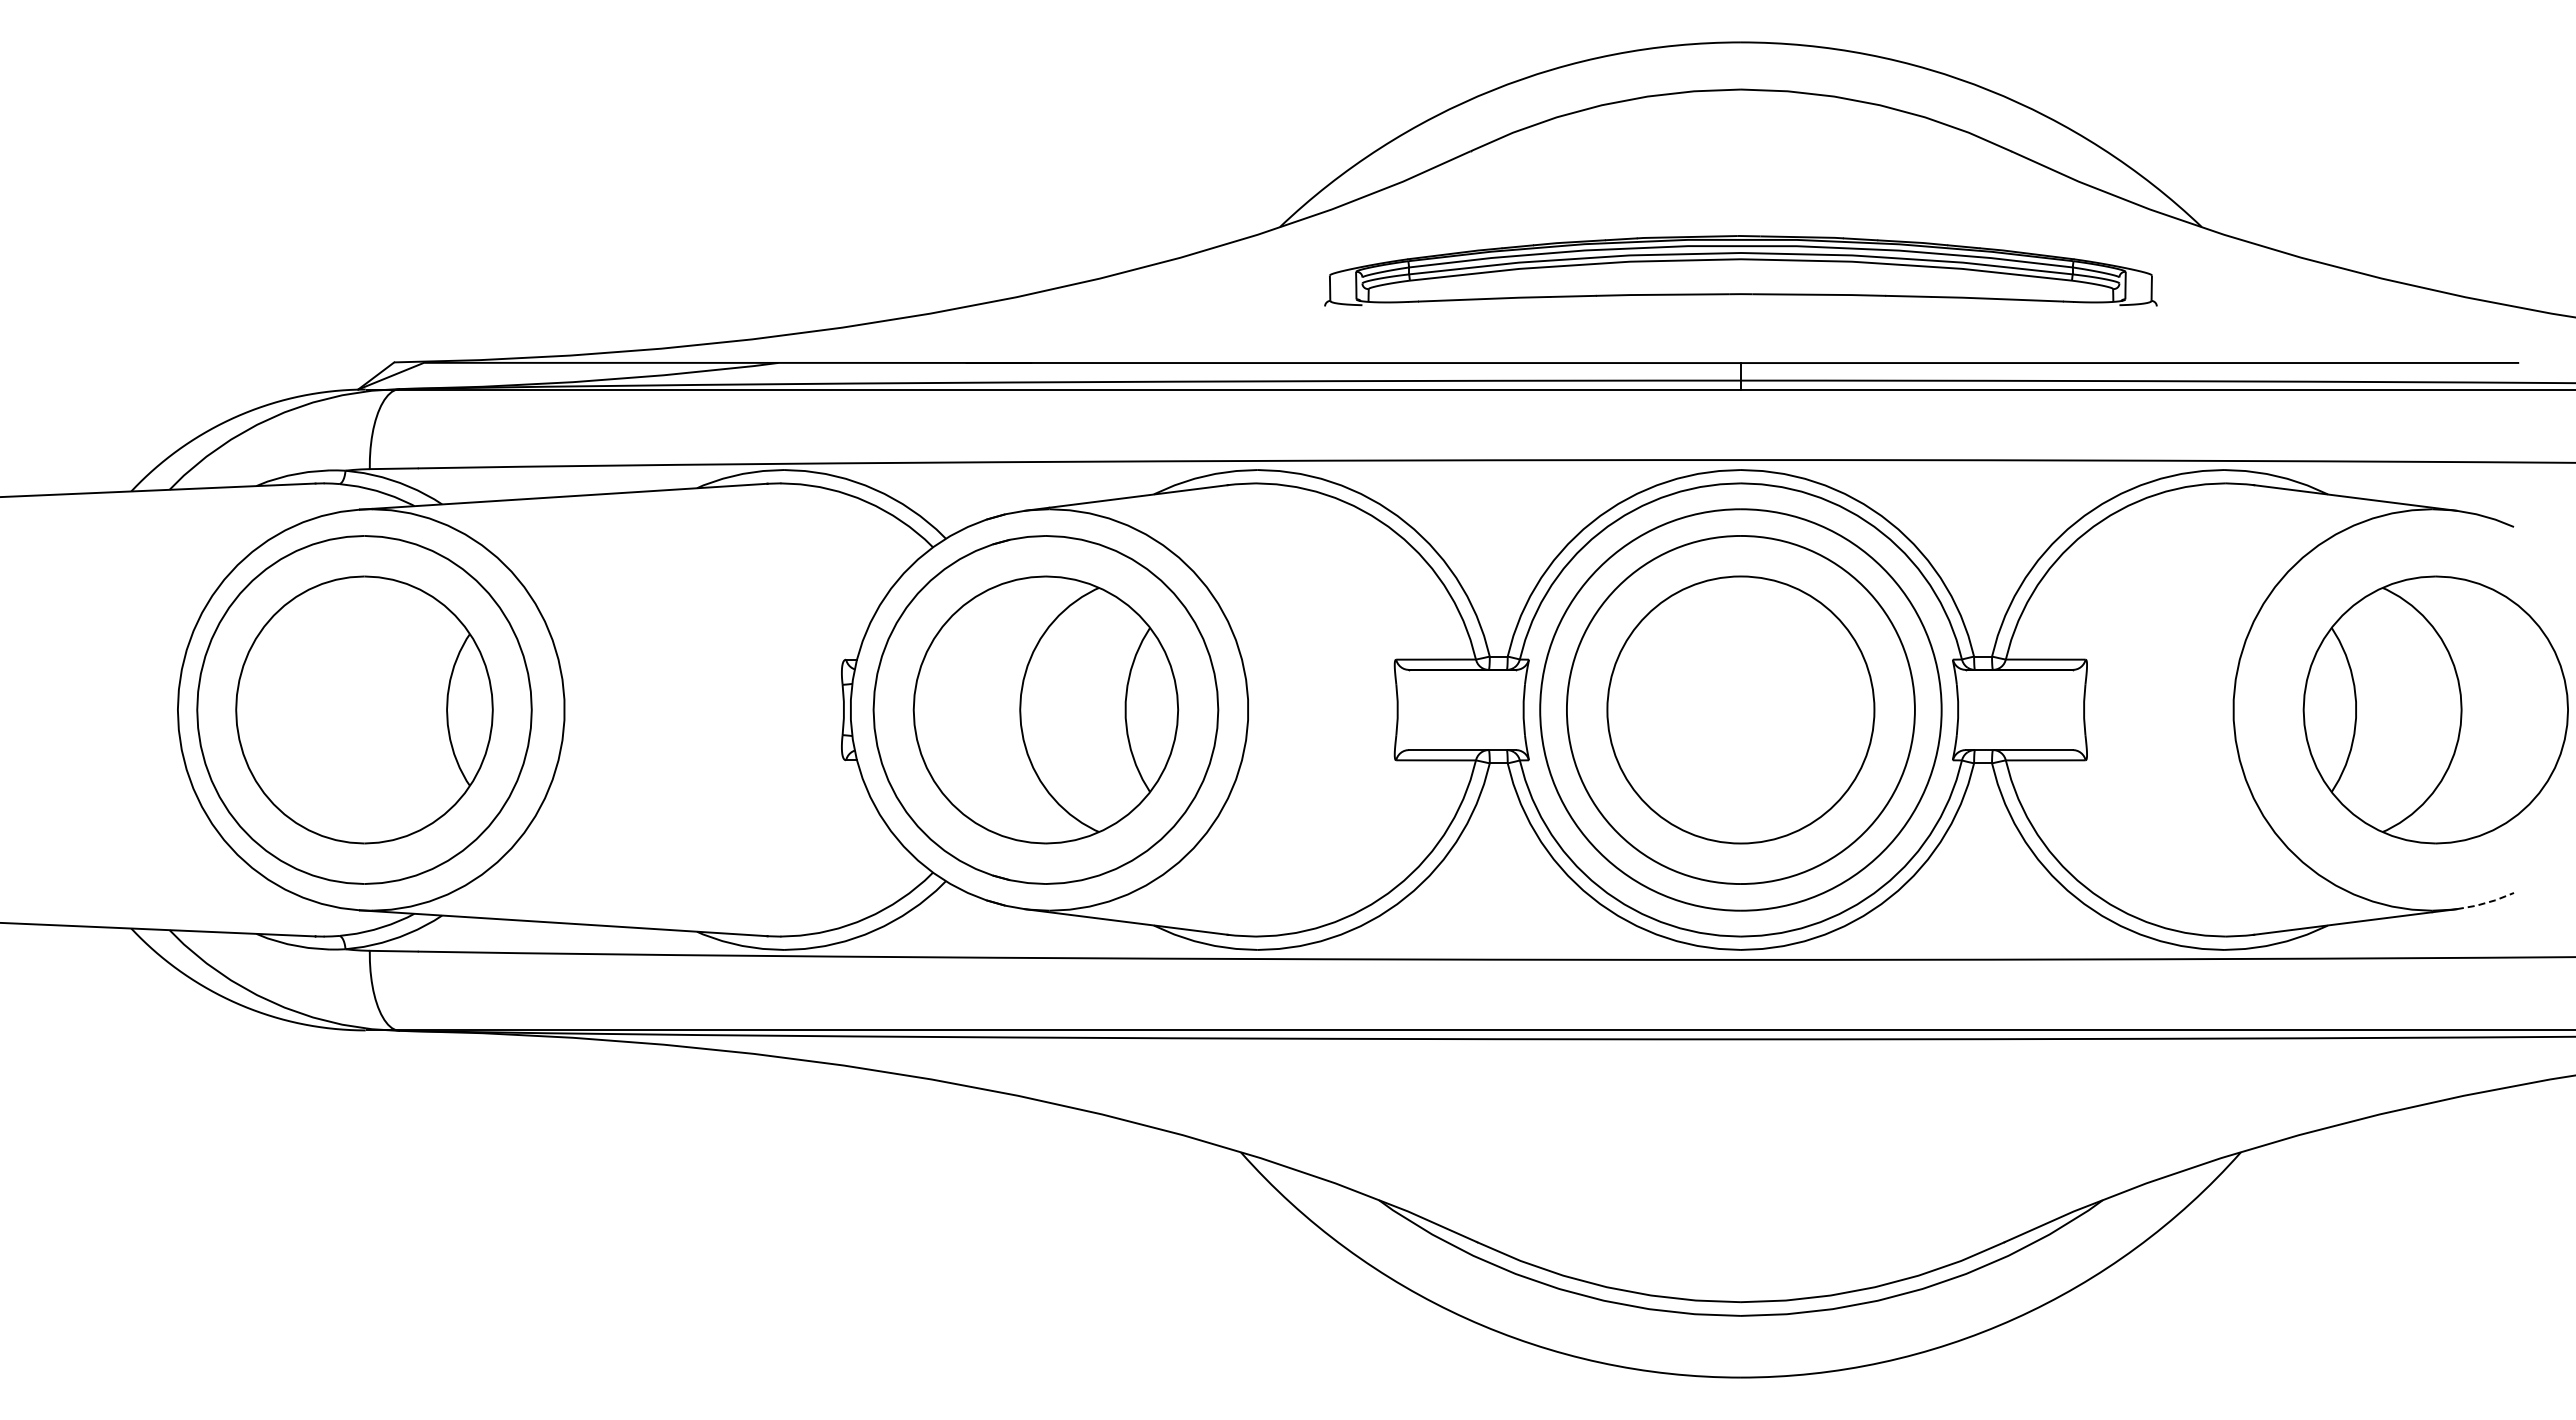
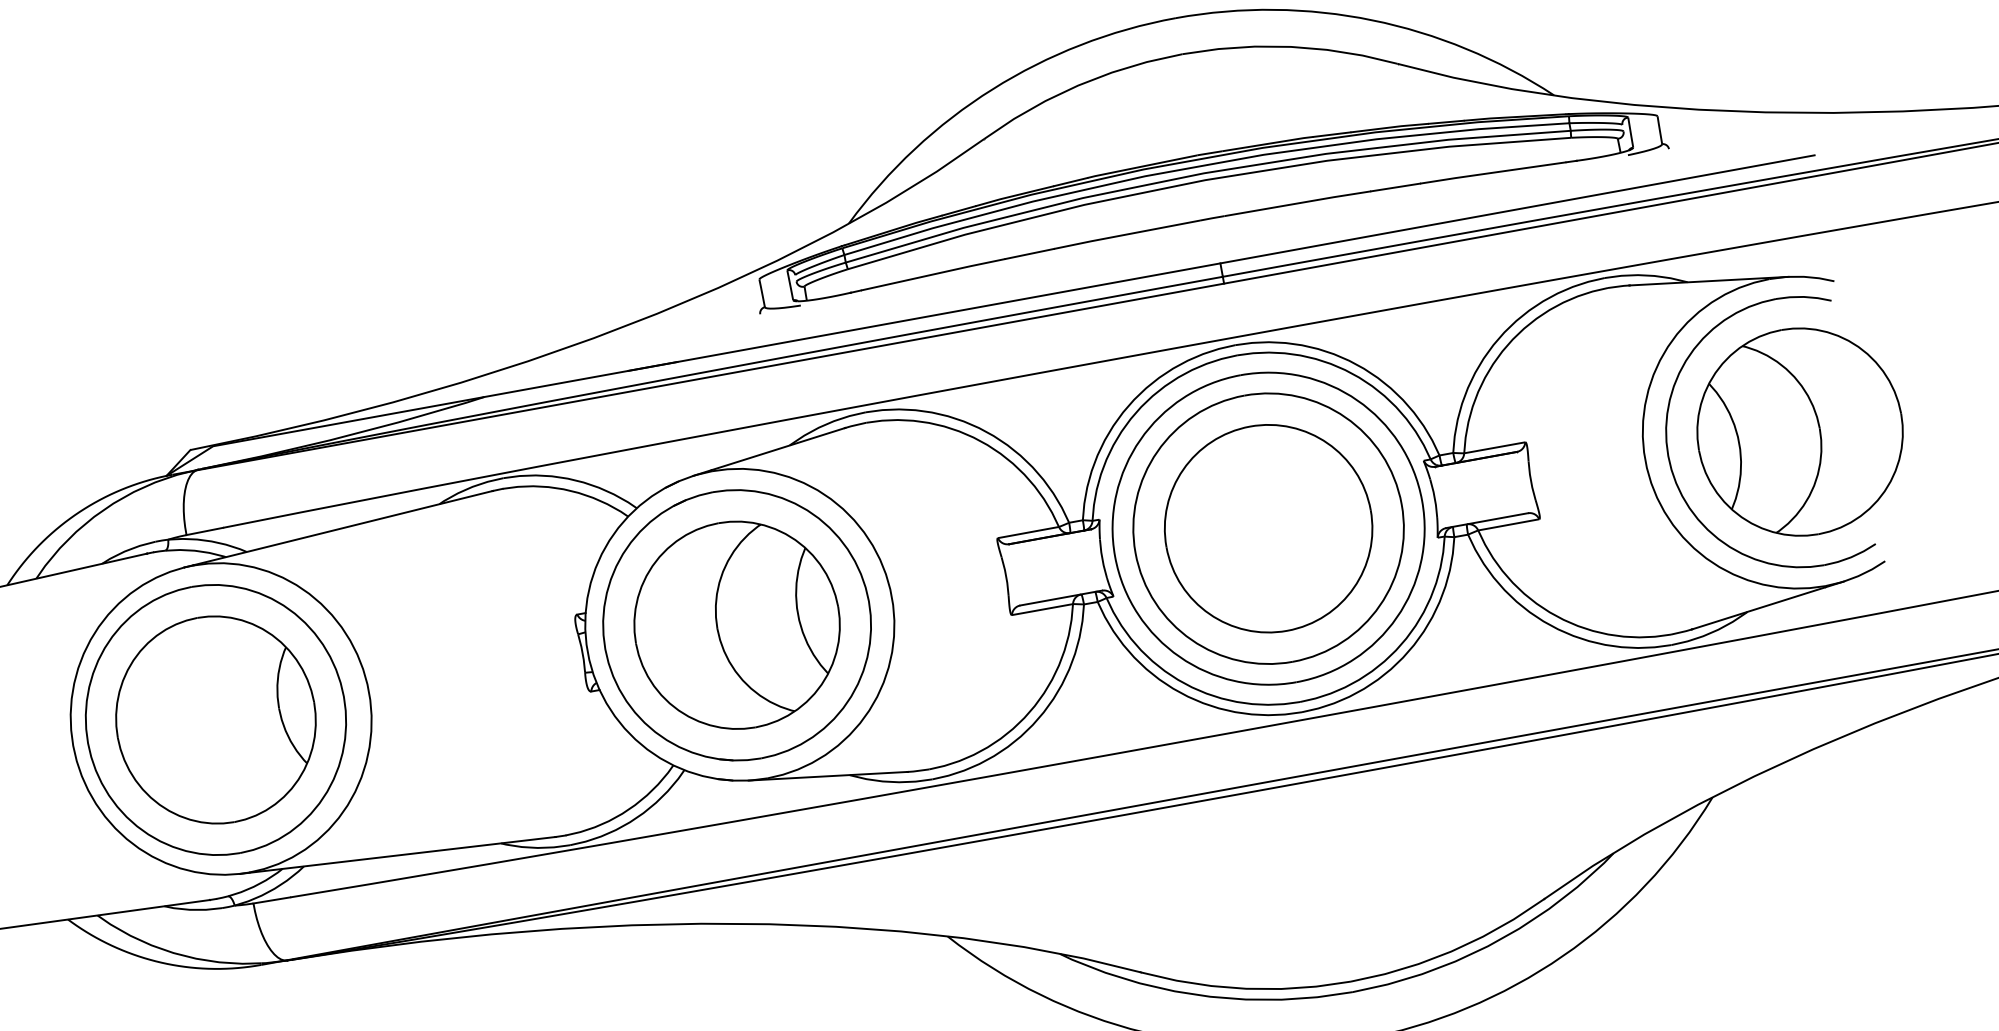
part: (1740, 270) -> (1207, 192), size x1.43
part: (2265, 697) -> (1668, 446), added
line: (2485, 903) -> (1864, 573), dashed -> solid

